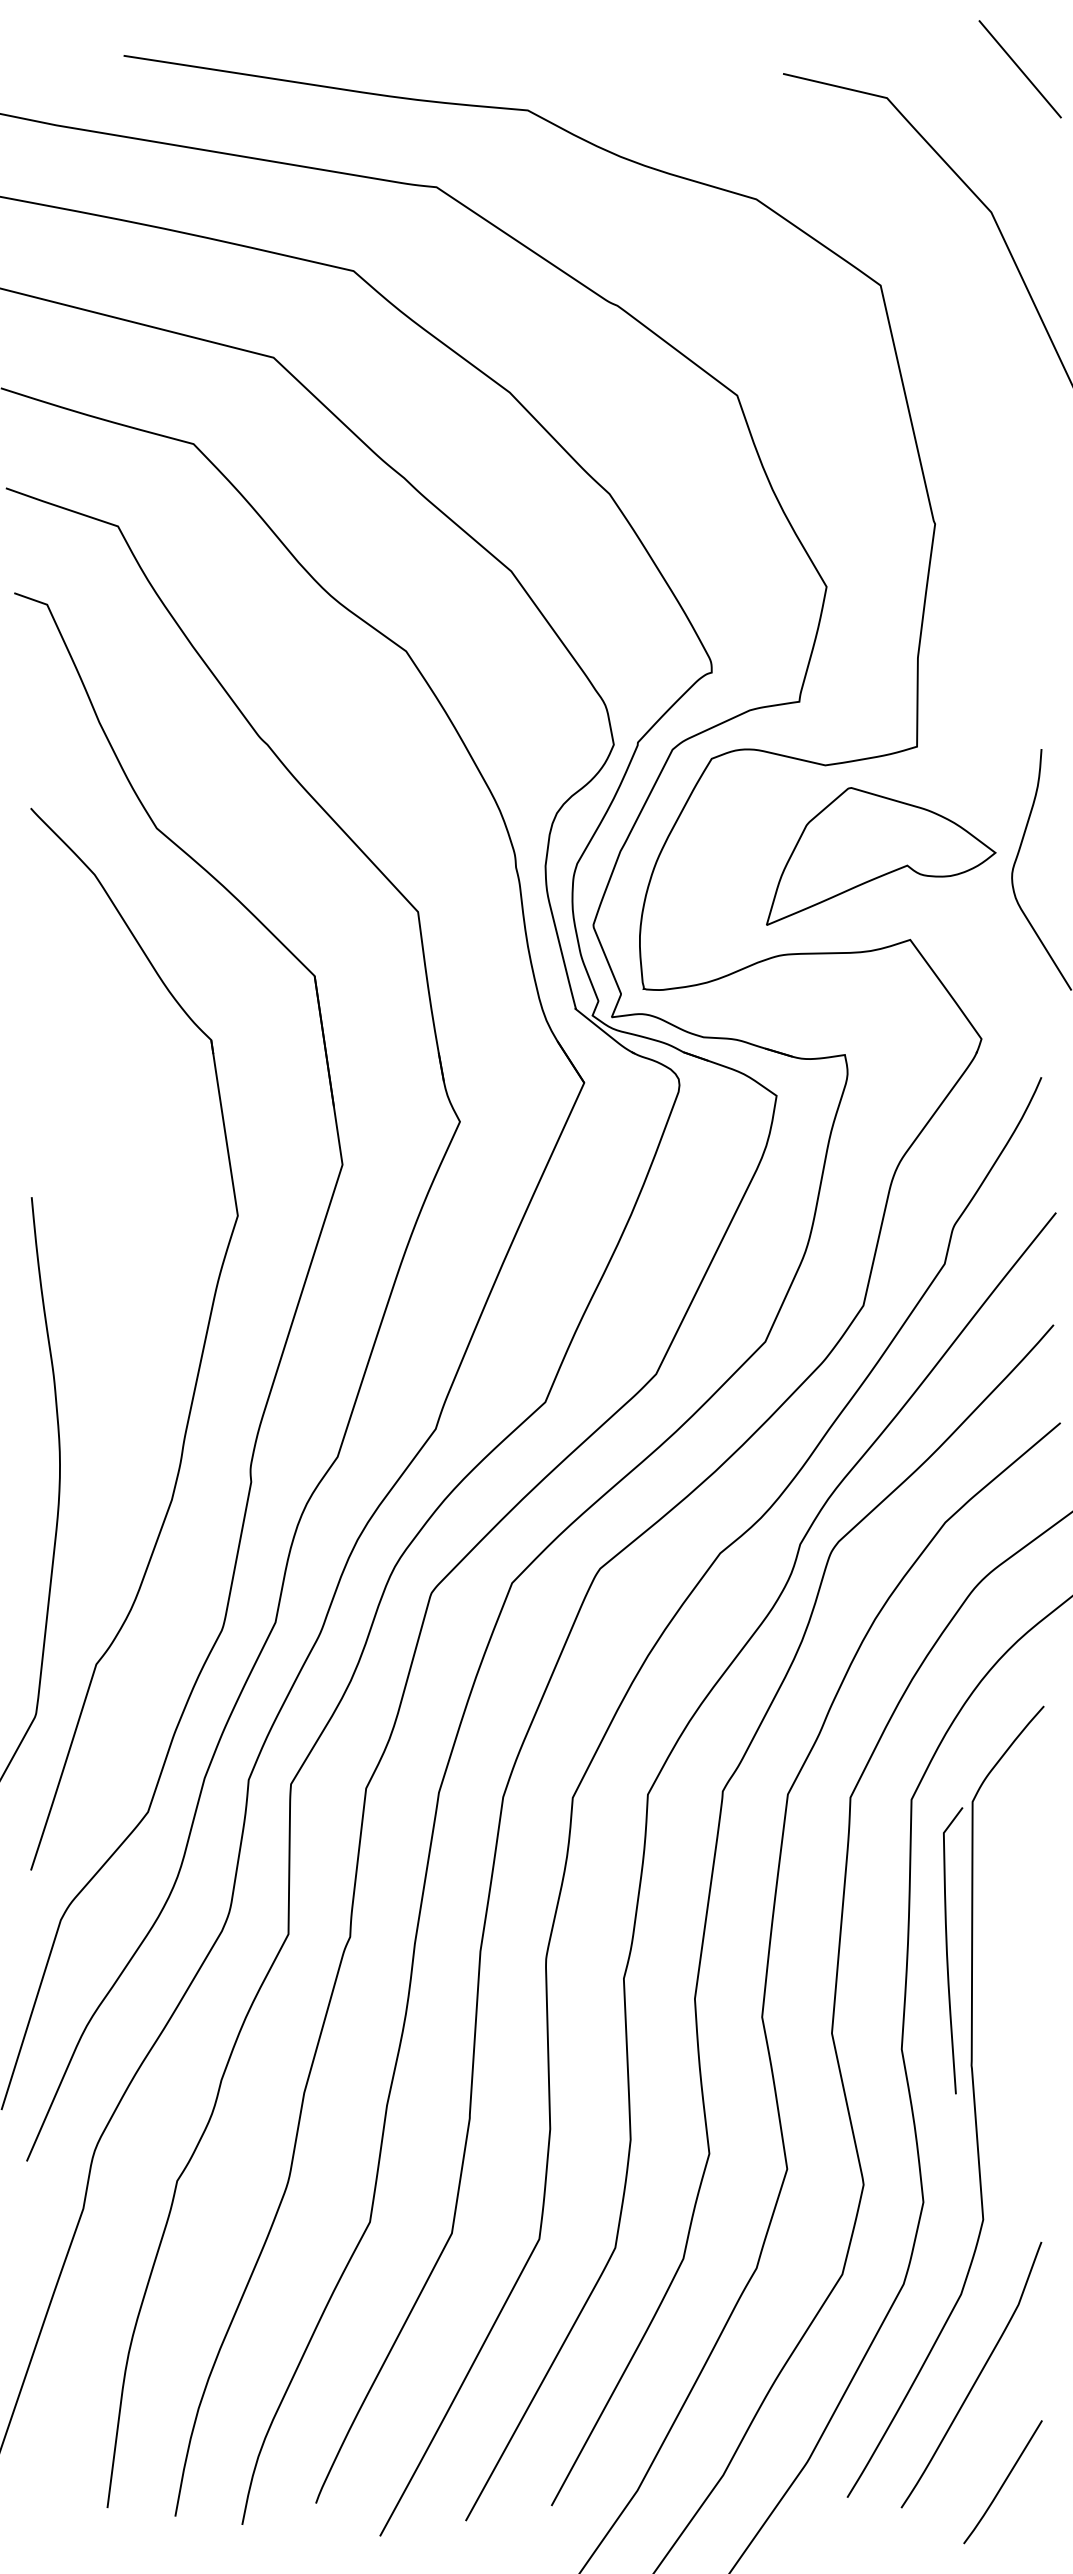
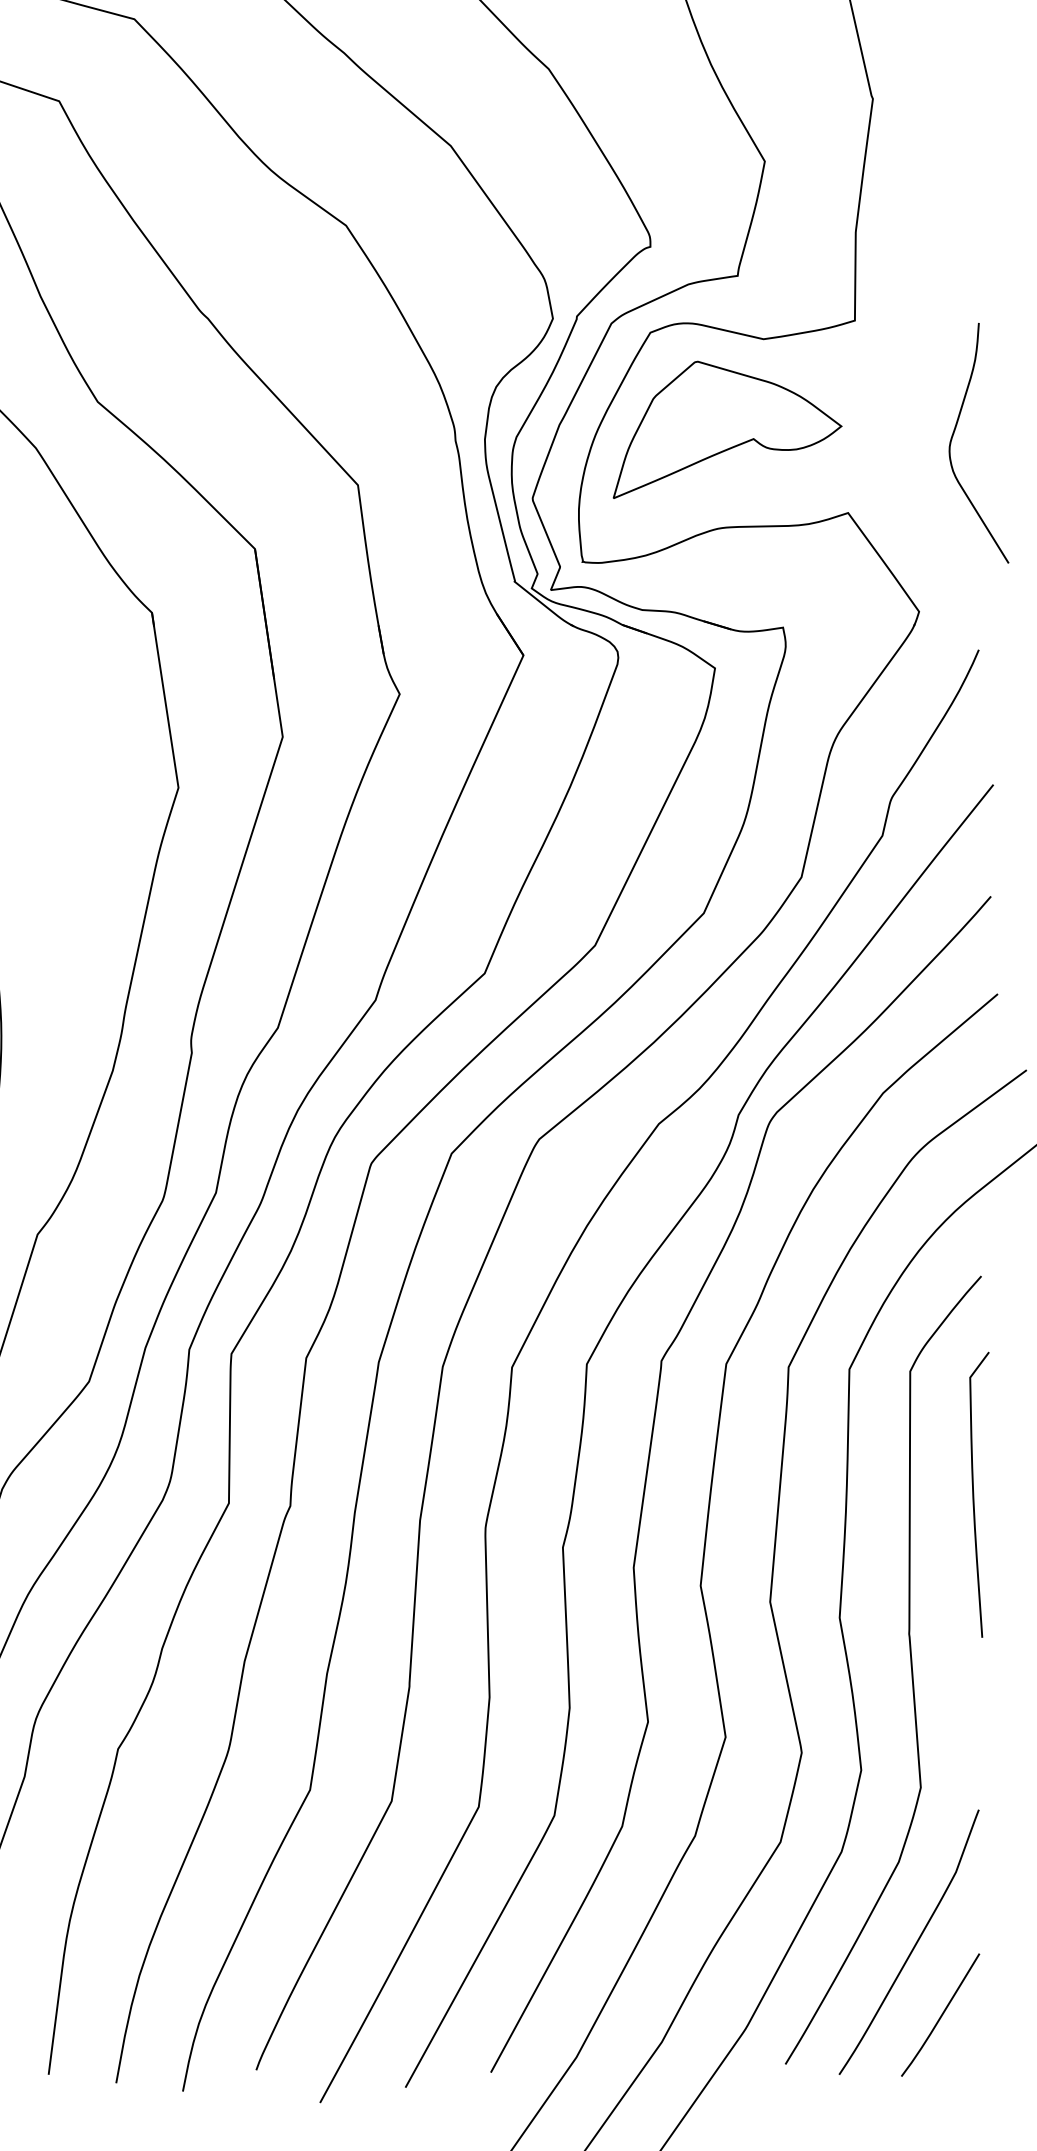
part: (881, 856) -> (727, 429), moved
curve: (947, 1950) -> (973, 1494), moved
curve: (1003, 2482) -> (941, 2015), moved

